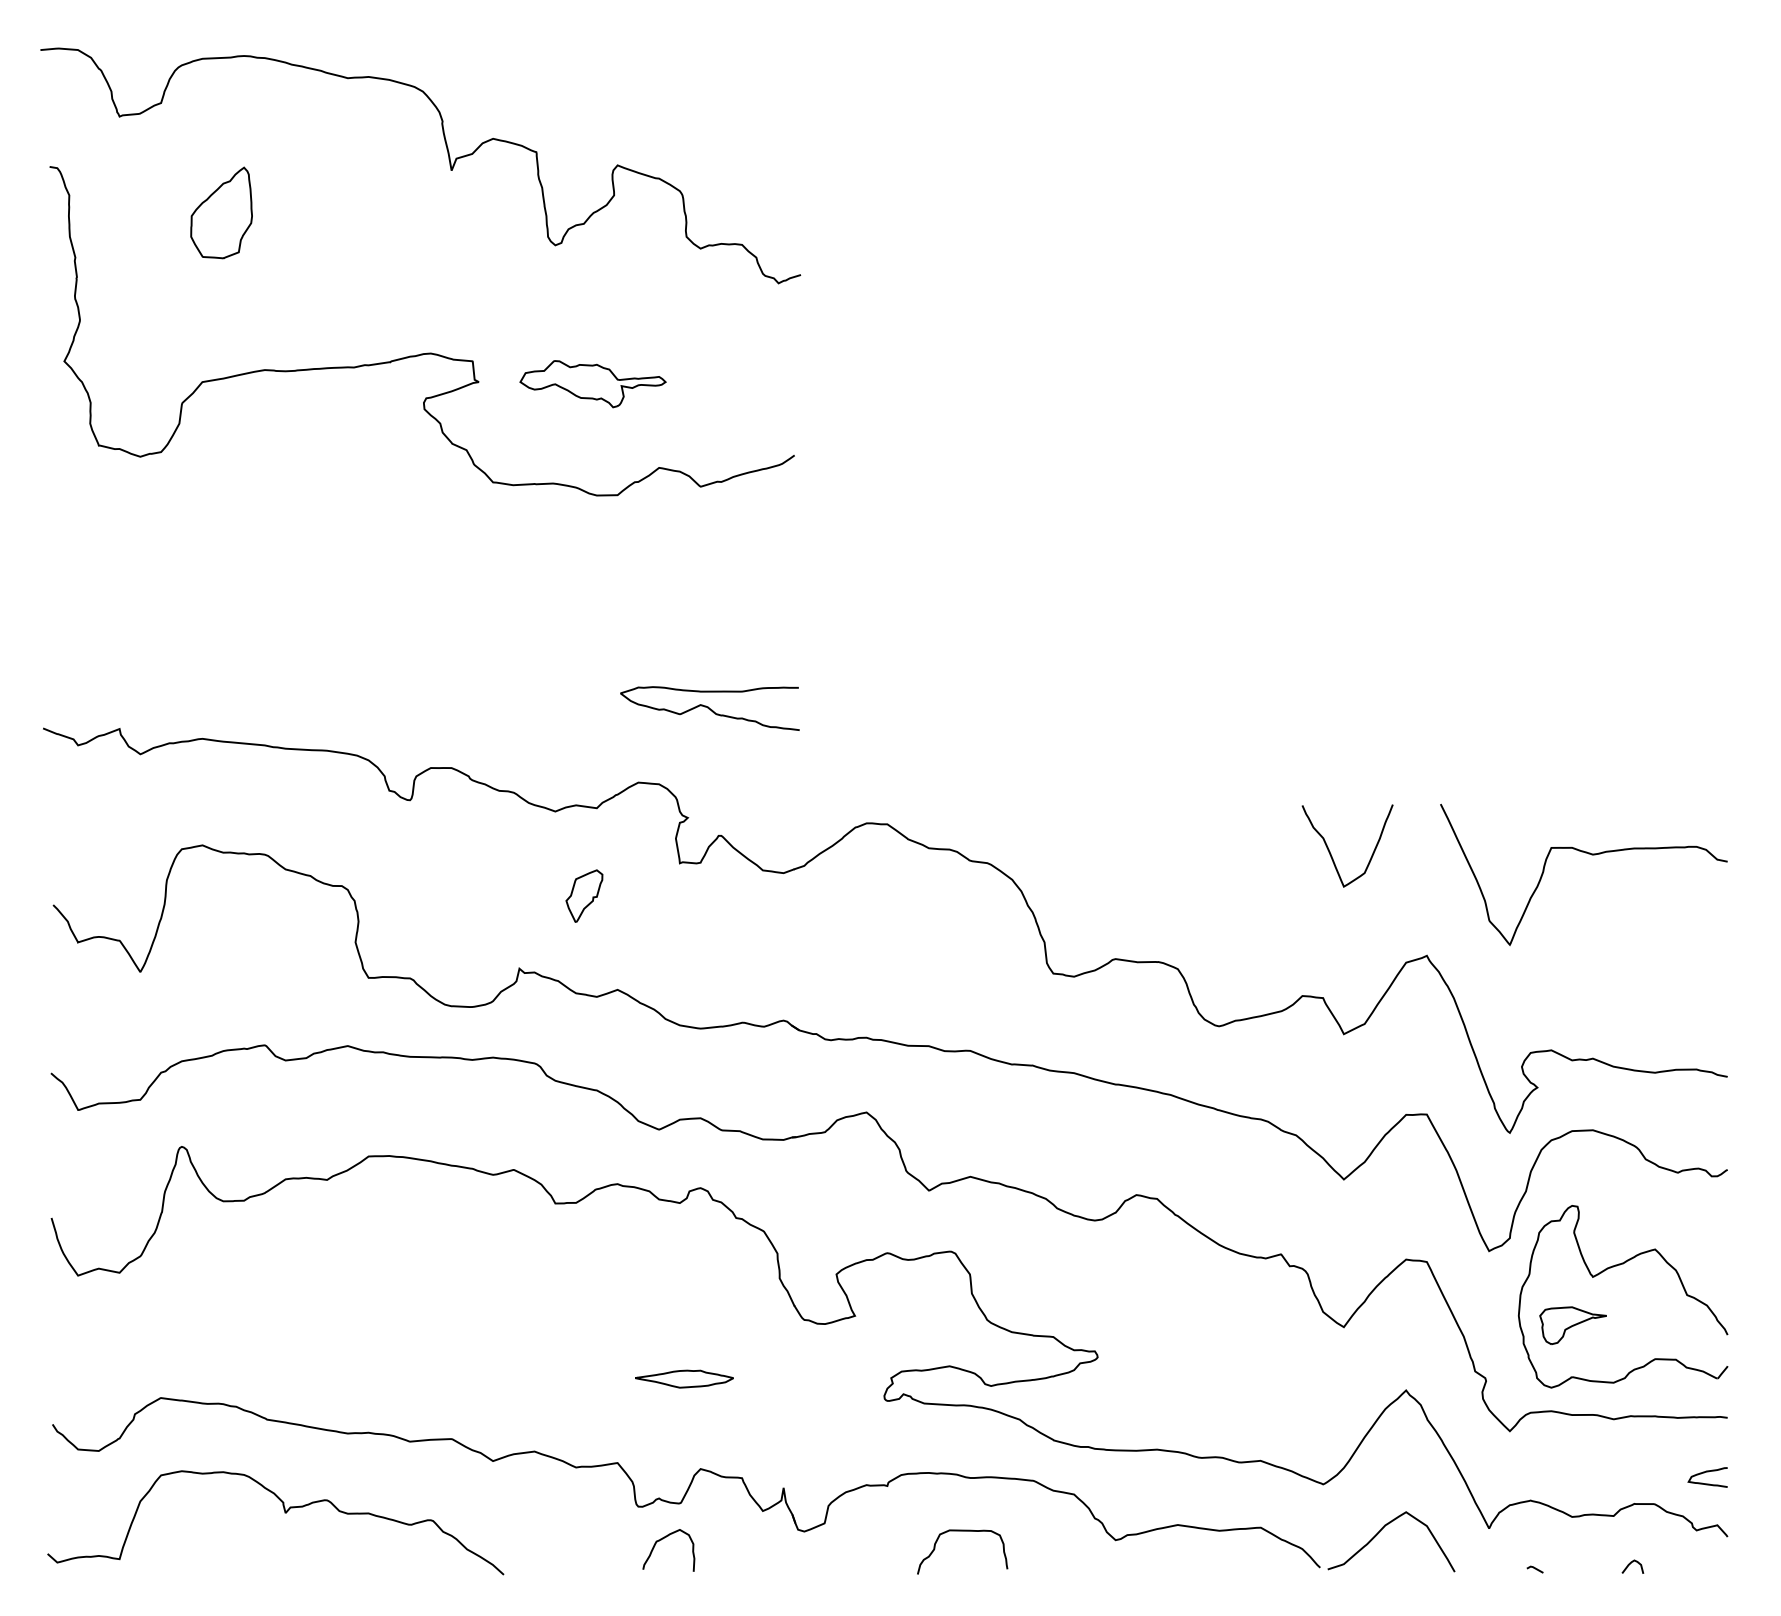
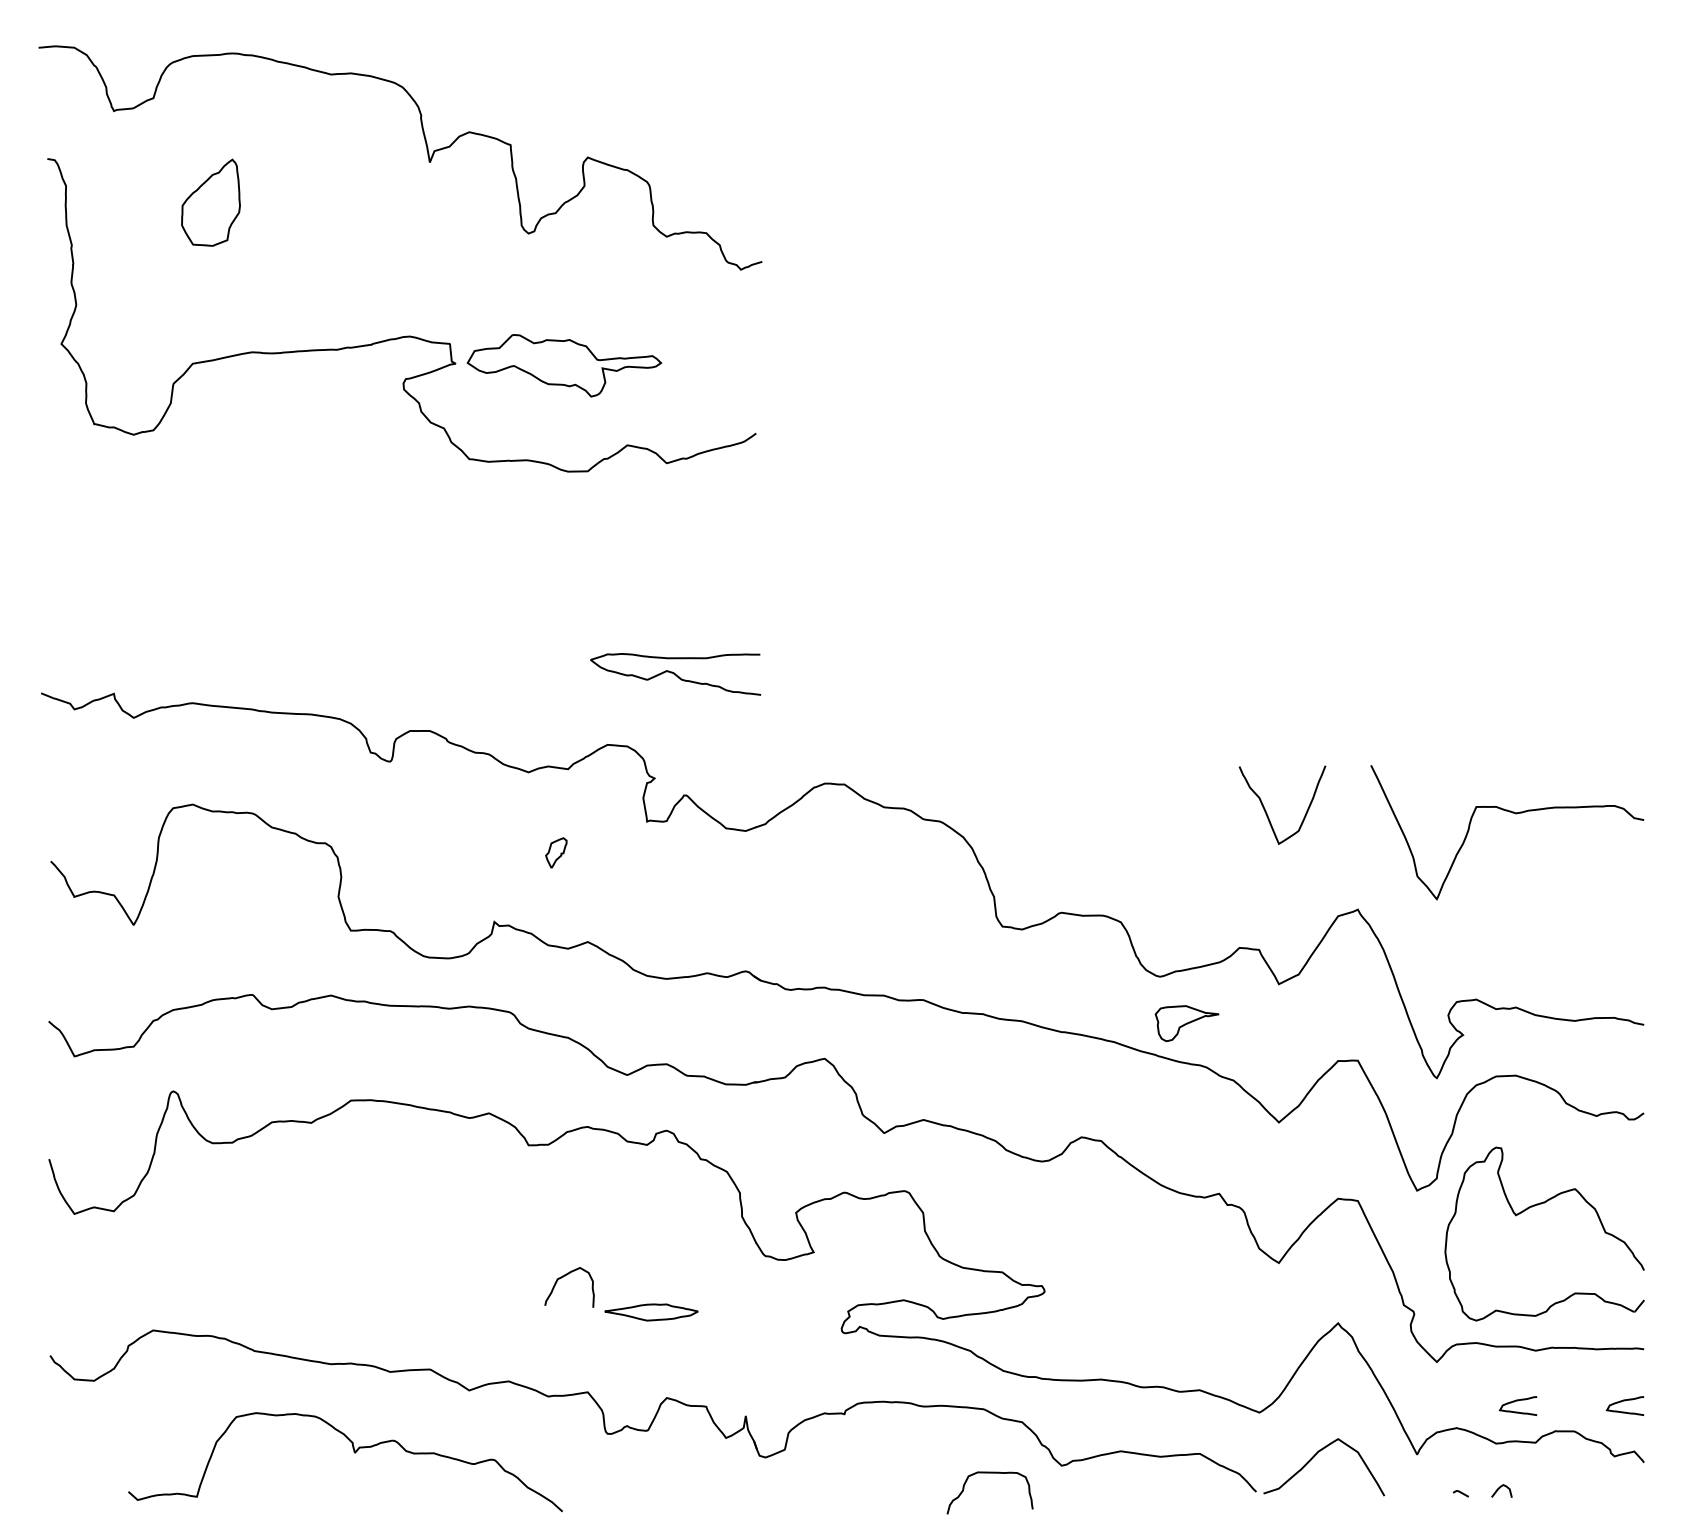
part: (593, 383) -> (564, 365), size x1.4
part: (584, 895) -> (556, 852), size x0.6
part: (1572, 1325) -> (1186, 1023), moved
curve: (1594, 1472) -> (1517, 1401), added
curve: (284, 1512) -> (353, 1452), moved
curve: (961, 1531) -> (989, 1473), moved
curve: (662, 1539) -> (563, 1277), moved
curve: (1631, 1564) -> (1500, 1488), moved

